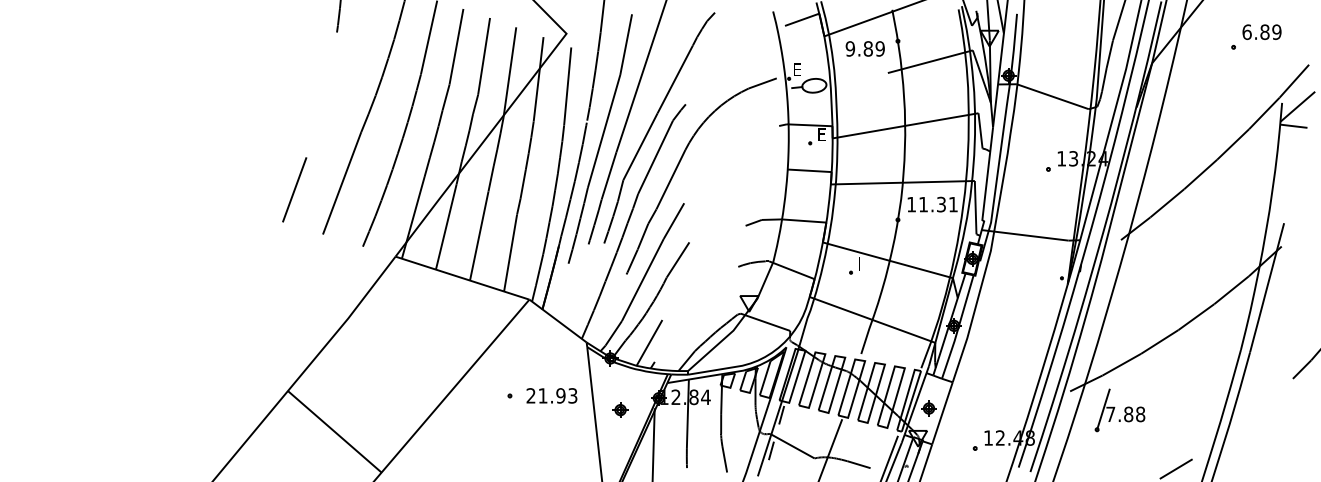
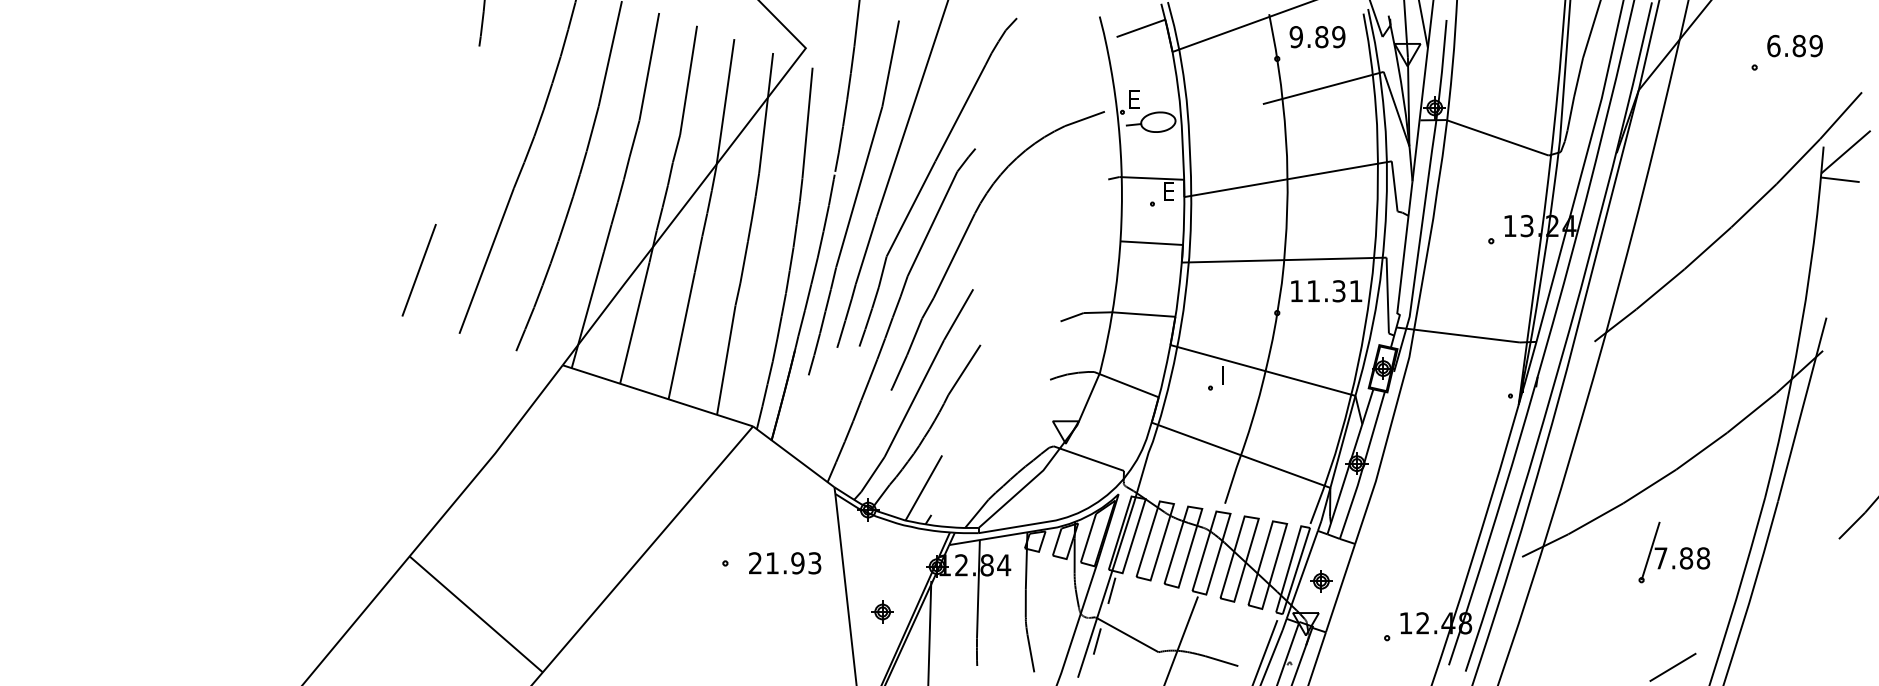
text: (864, 48) -> (1316, 36), moved
part: (620, 409) -> (882, 611), moved
part: (1119, 410) -> (1673, 552), moved

